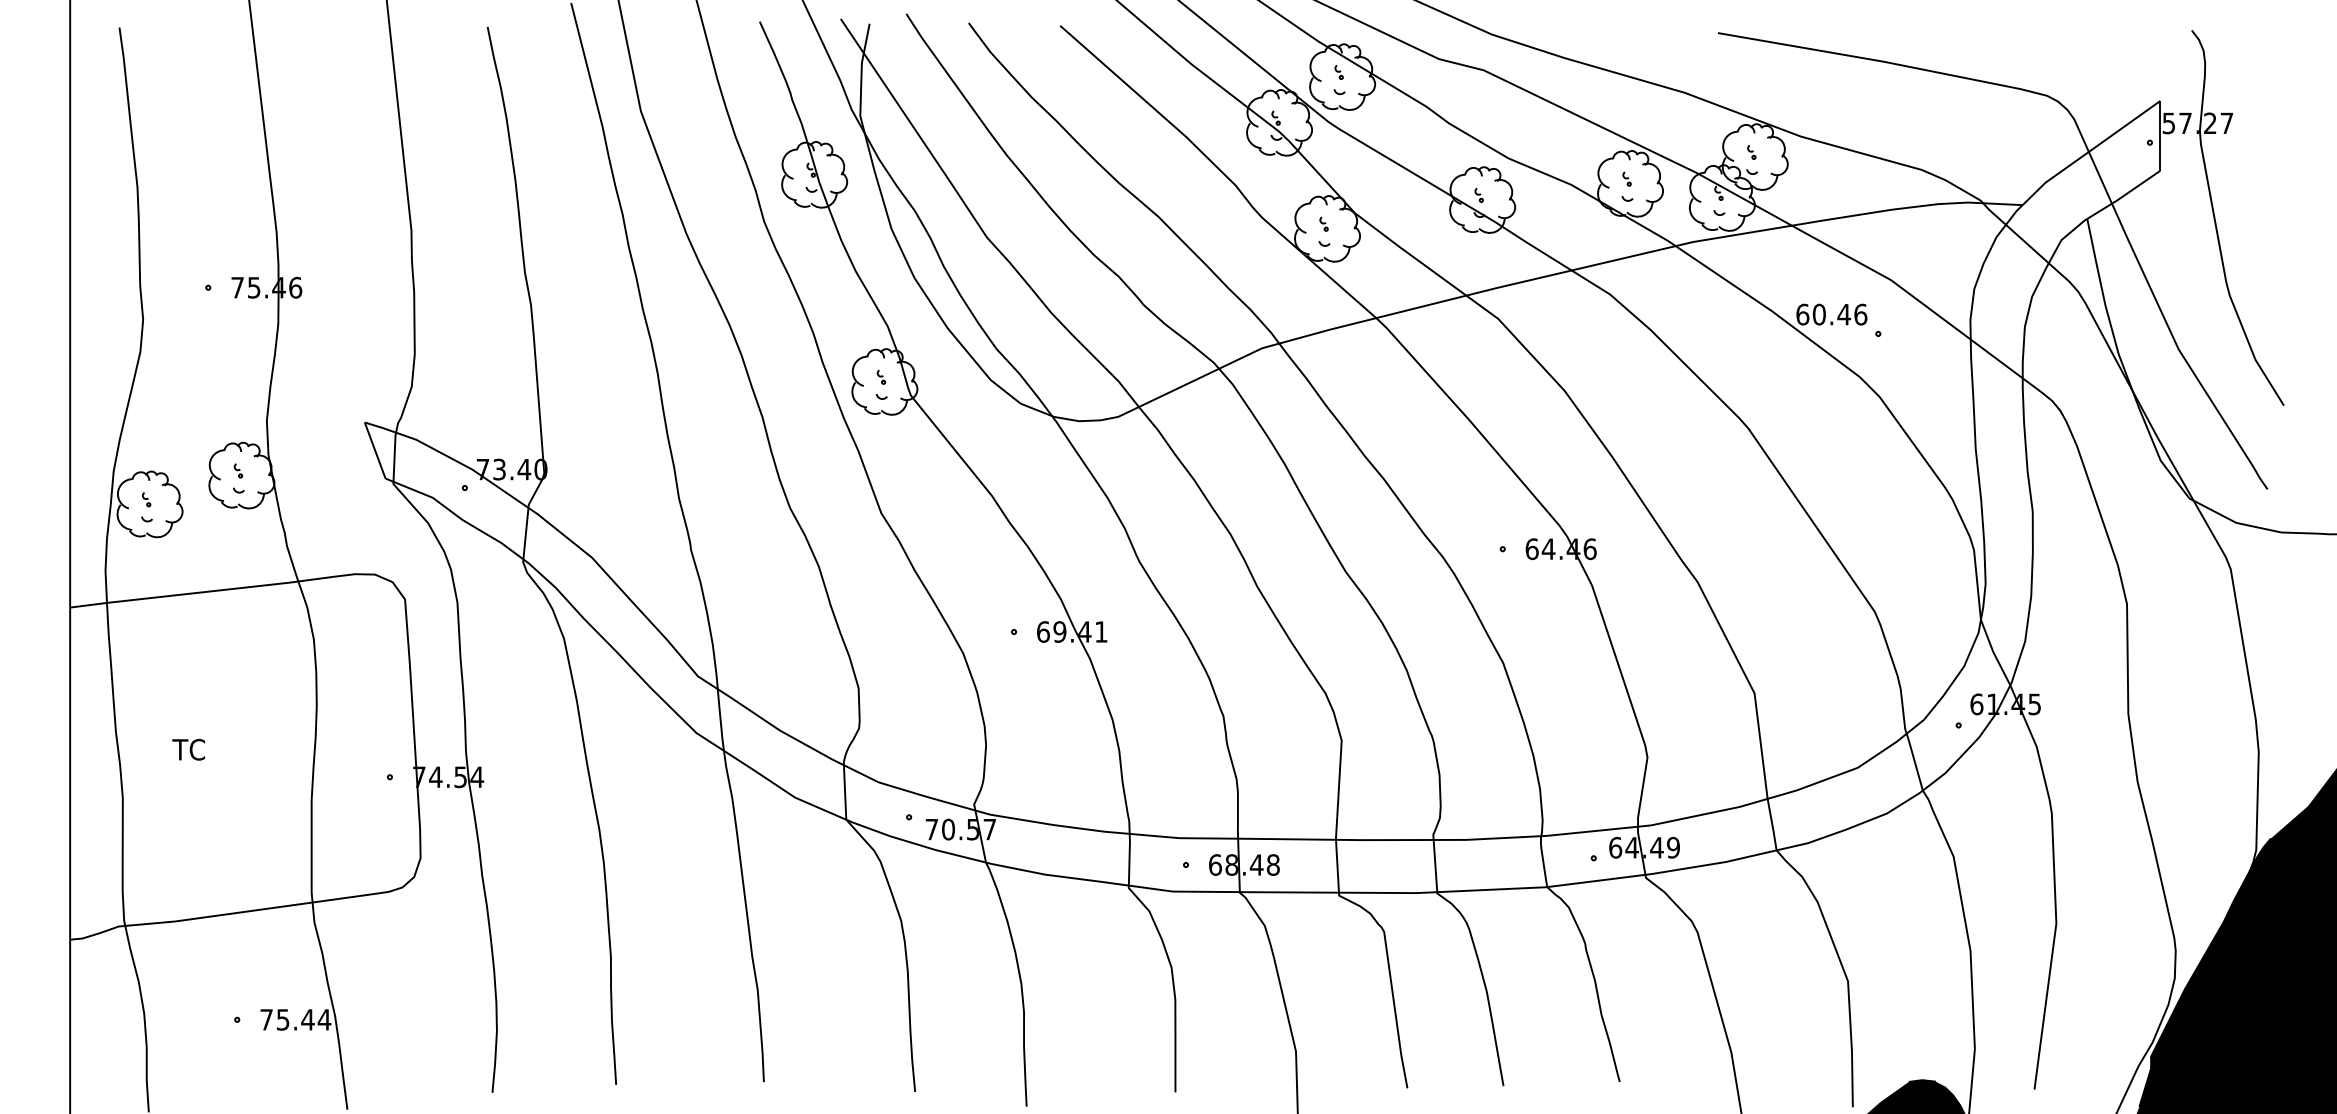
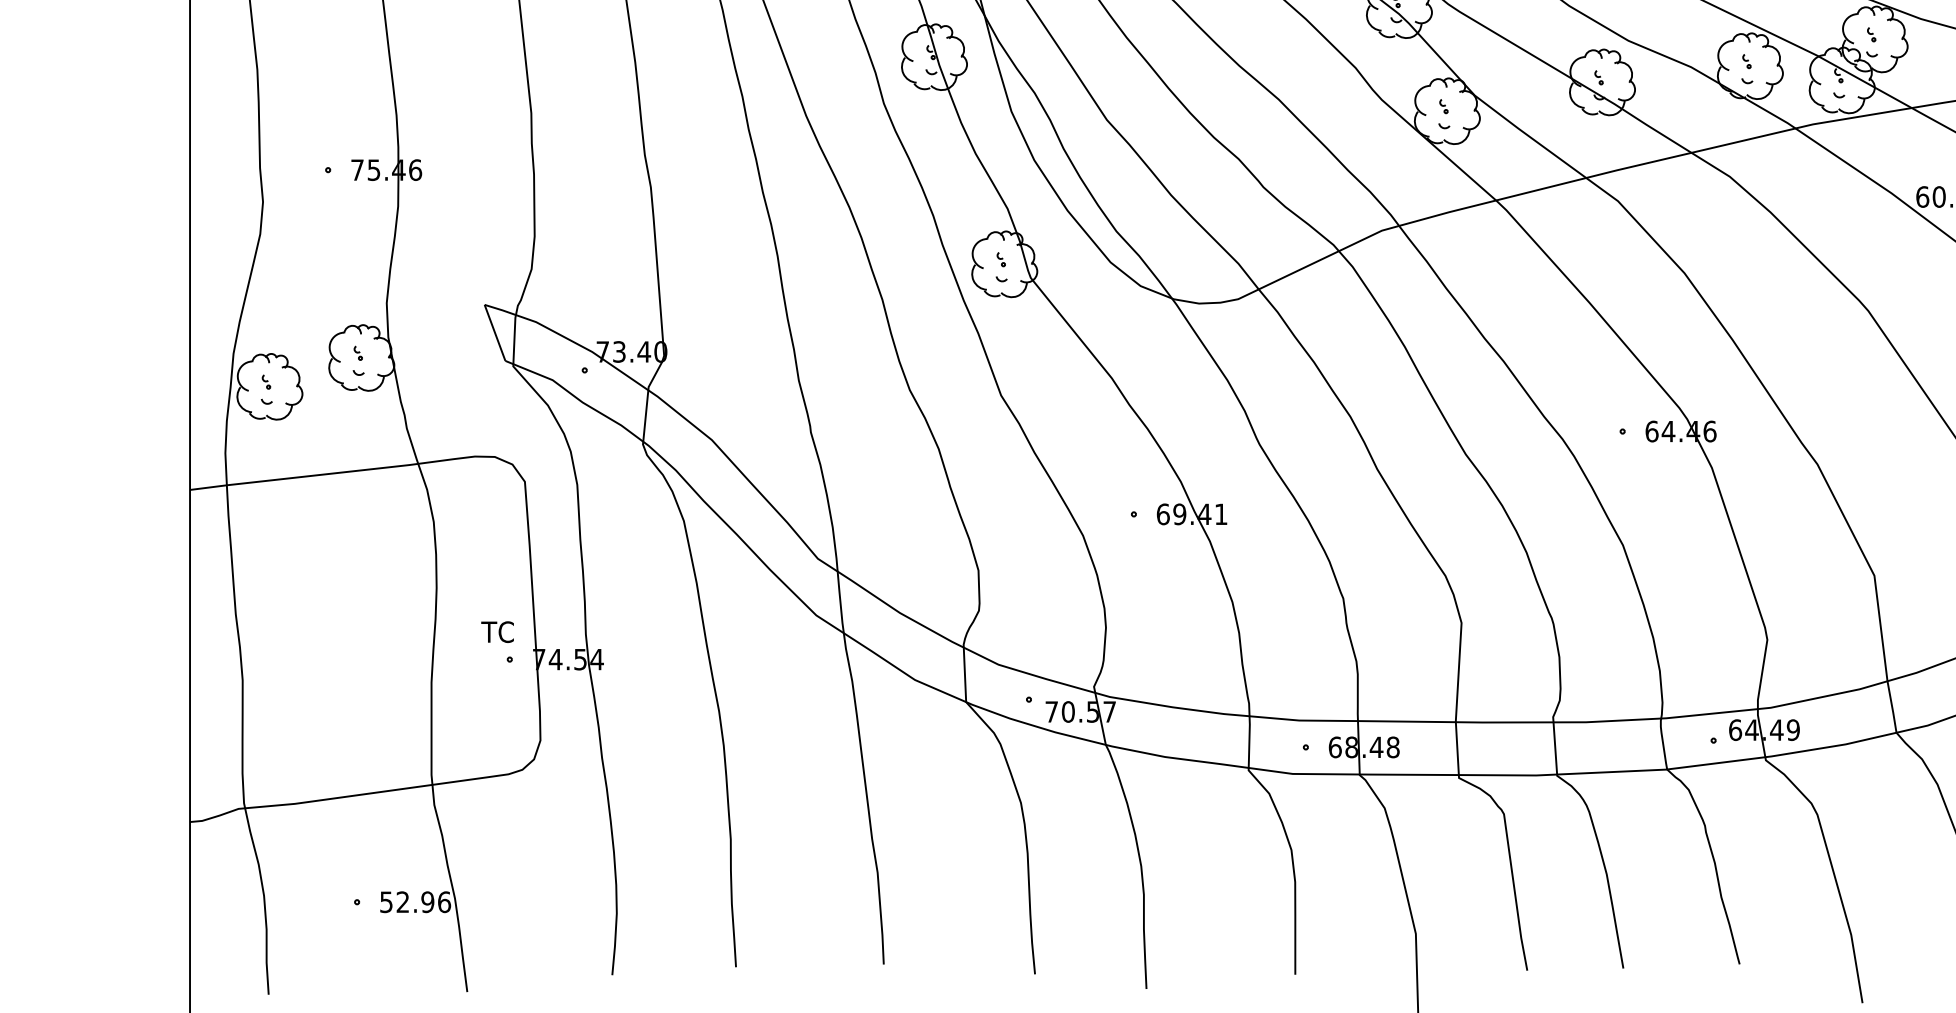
text: (188, 749) -> (497, 631), moved
text: (295, 1019) -> (415, 901), 75.44 -> 52.96

